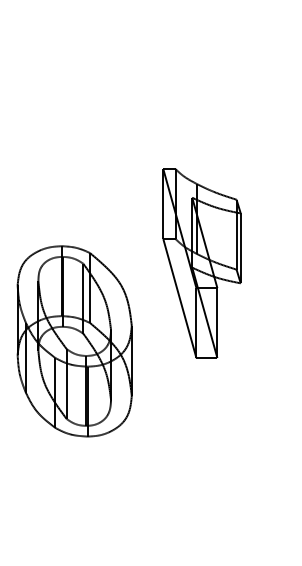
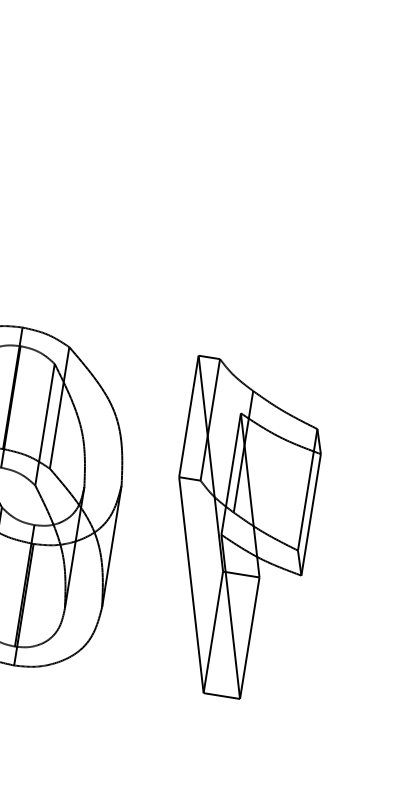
part: (201, 263) -> (238, 530), moved

